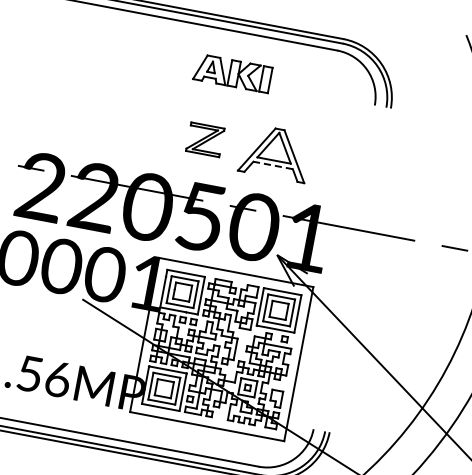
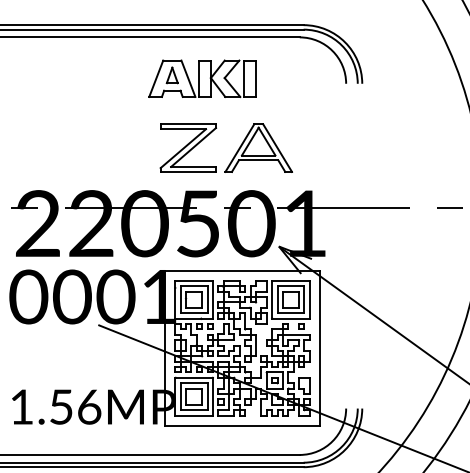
part: (232, 73) -> (202, 78), size x1.43
part: (204, 139) -> (187, 147), size x1.67
line: (272, 165) -> (258, 160), dashed -> solid

